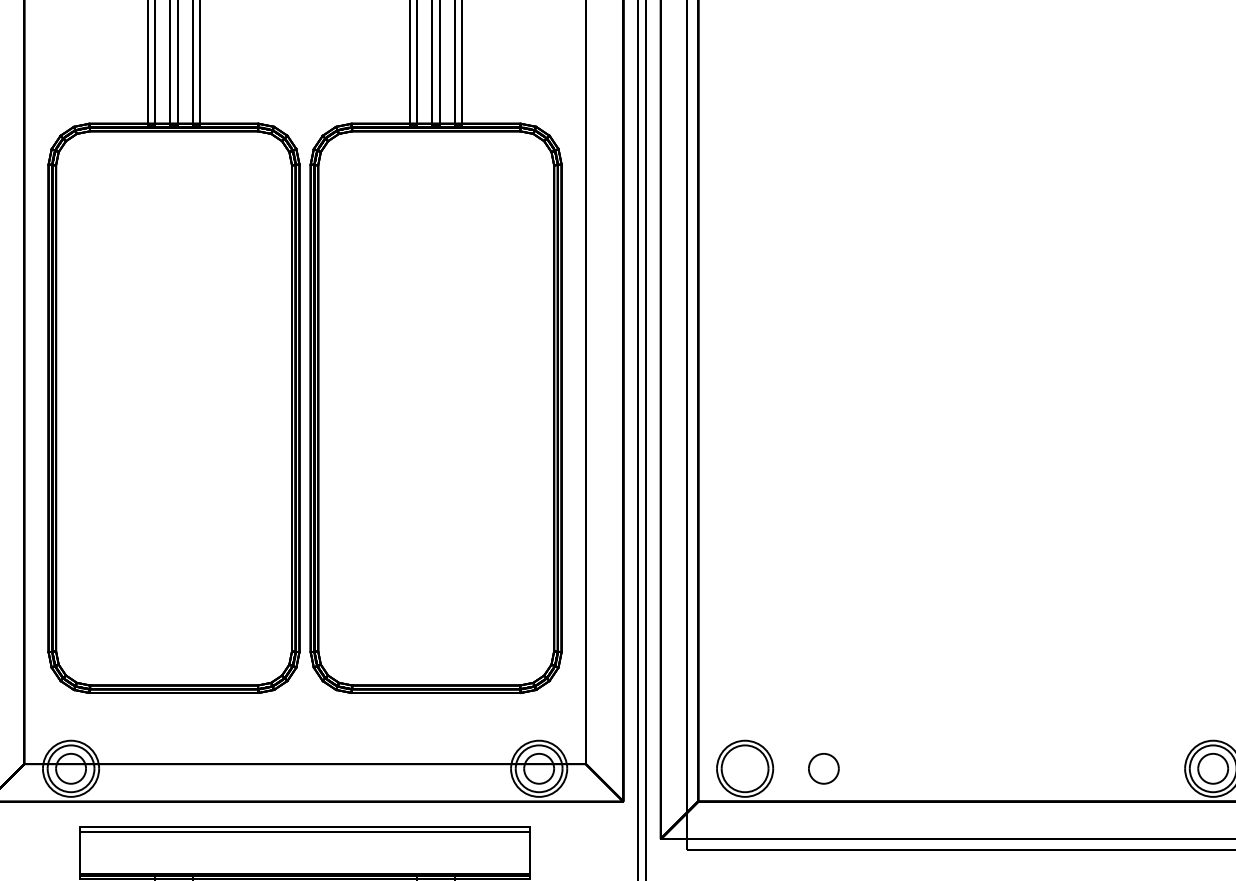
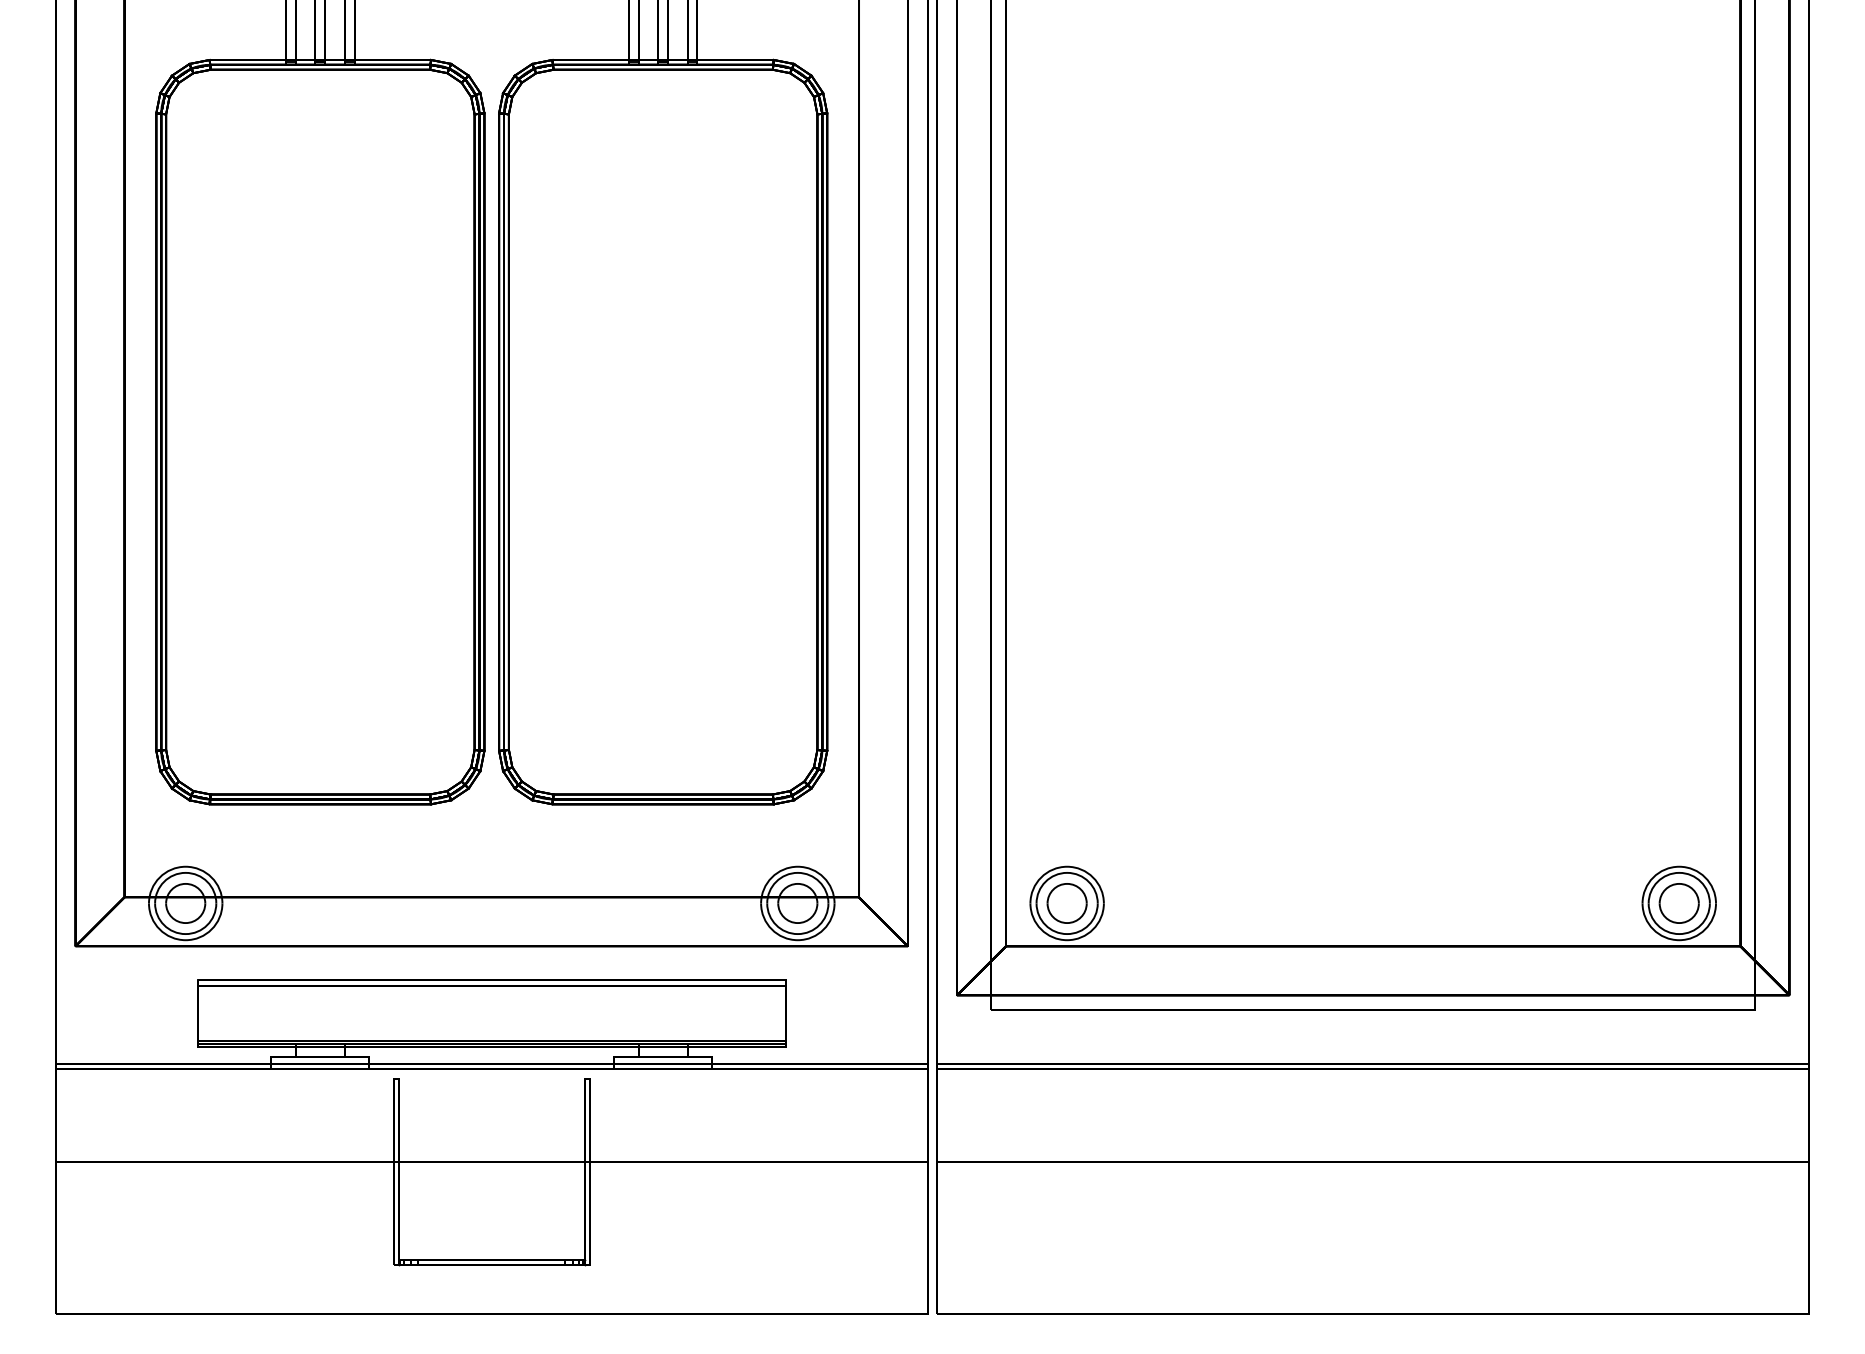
part: (823, 768) -> (1066, 903), moved

